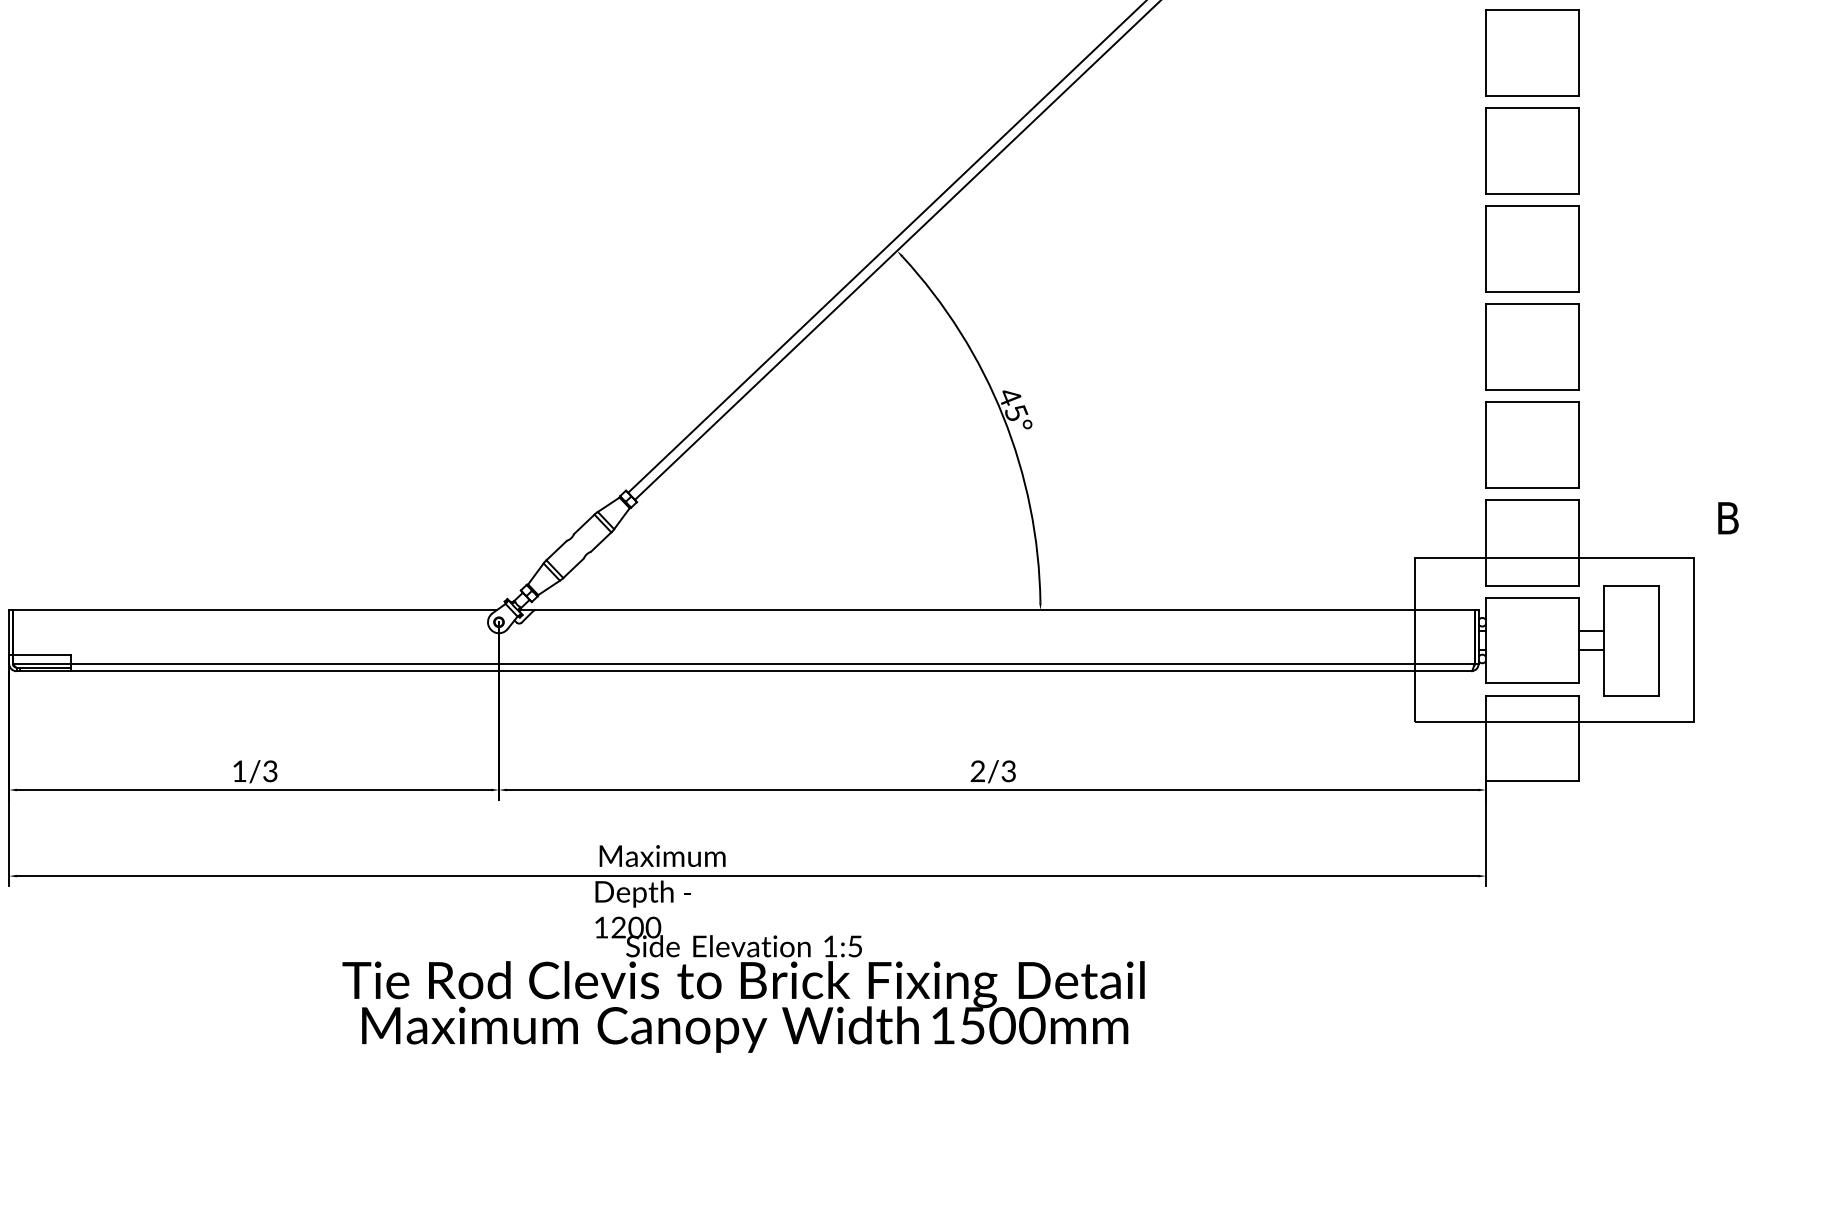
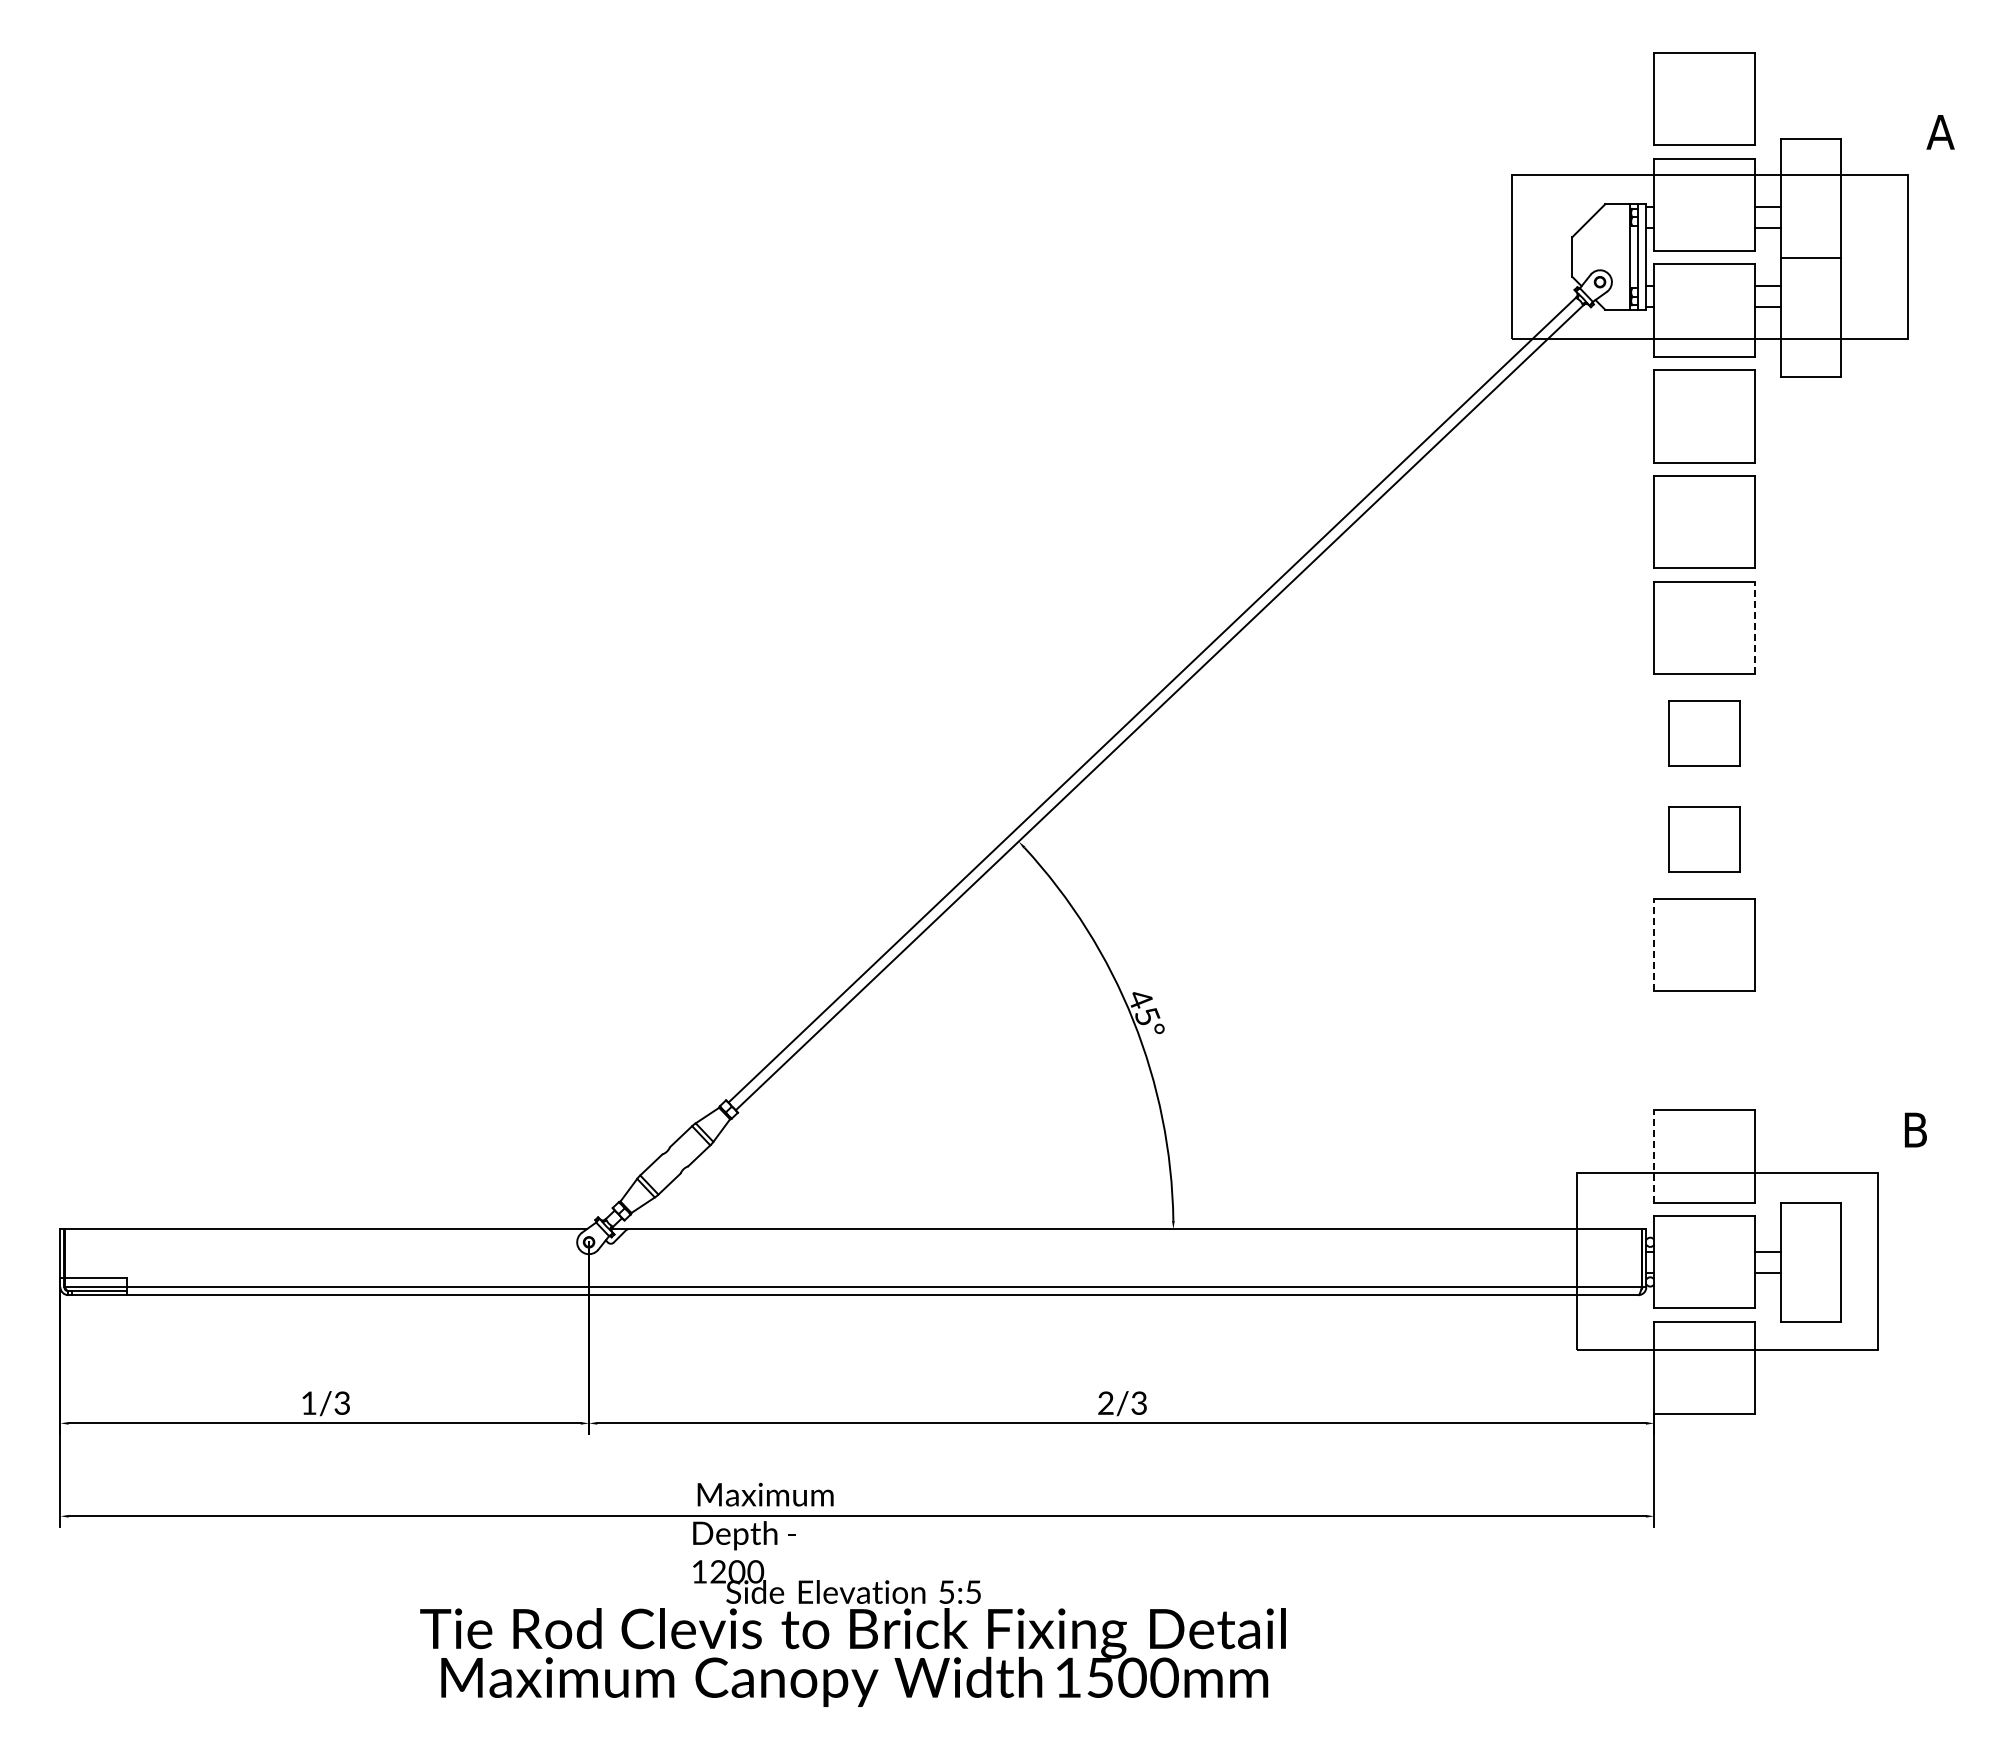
line: (1578, 52) -> (1754, 627), solid -> dashed
part: (1532, 150) -> (1704, 733), size x0.7
part: (1532, 248) -> (1704, 838), size x0.7
line: (1486, 346) -> (1654, 944), solid -> dashed
part: (1532, 444) -> (1704, 1050), removed
line: (1486, 541) -> (1654, 1155), solid -> dashed
text: (830, 945) -> (946, 1591), 1:5 -> 5:5

